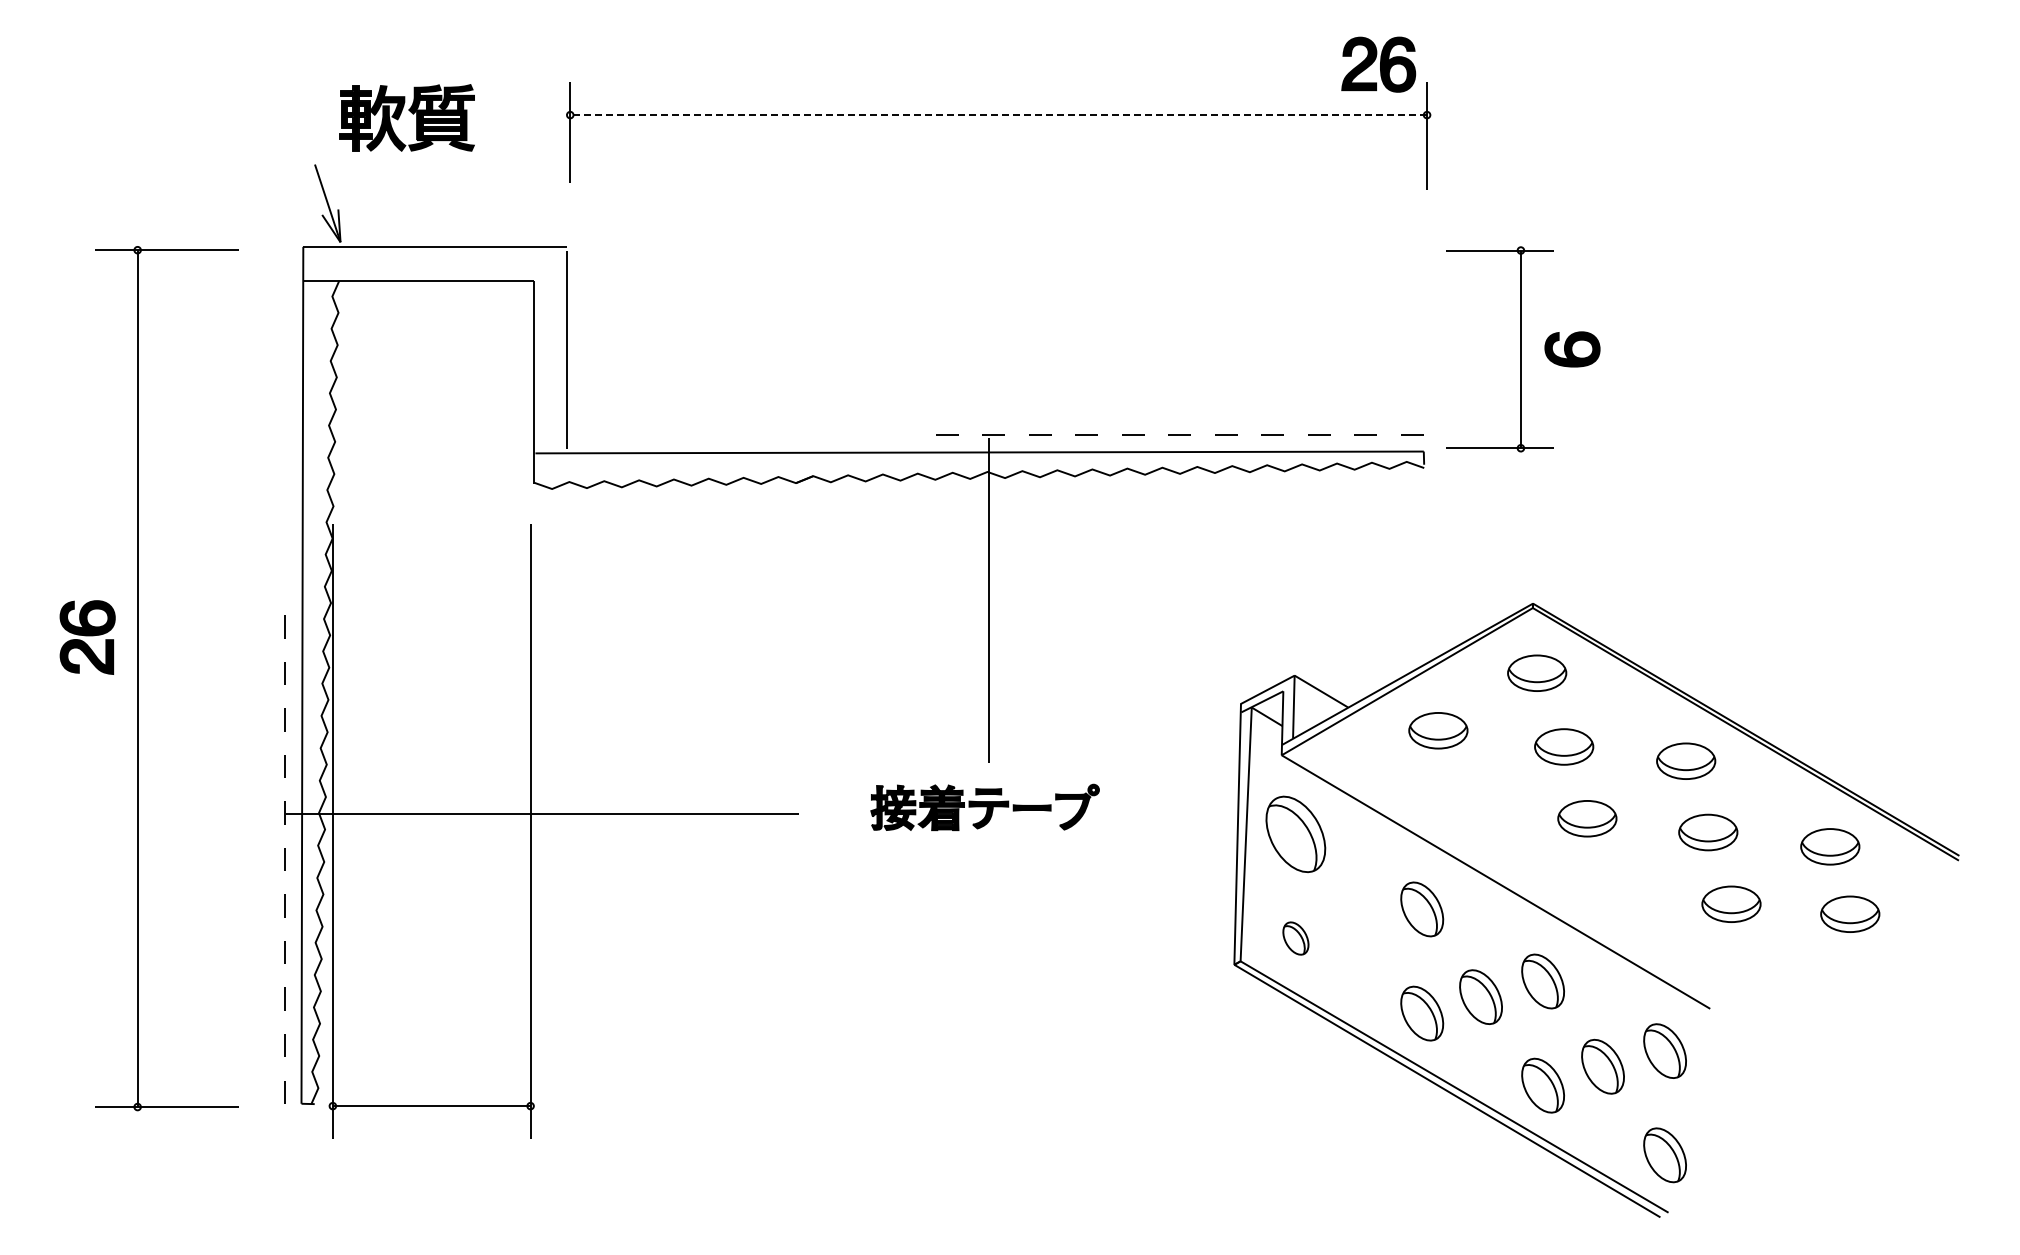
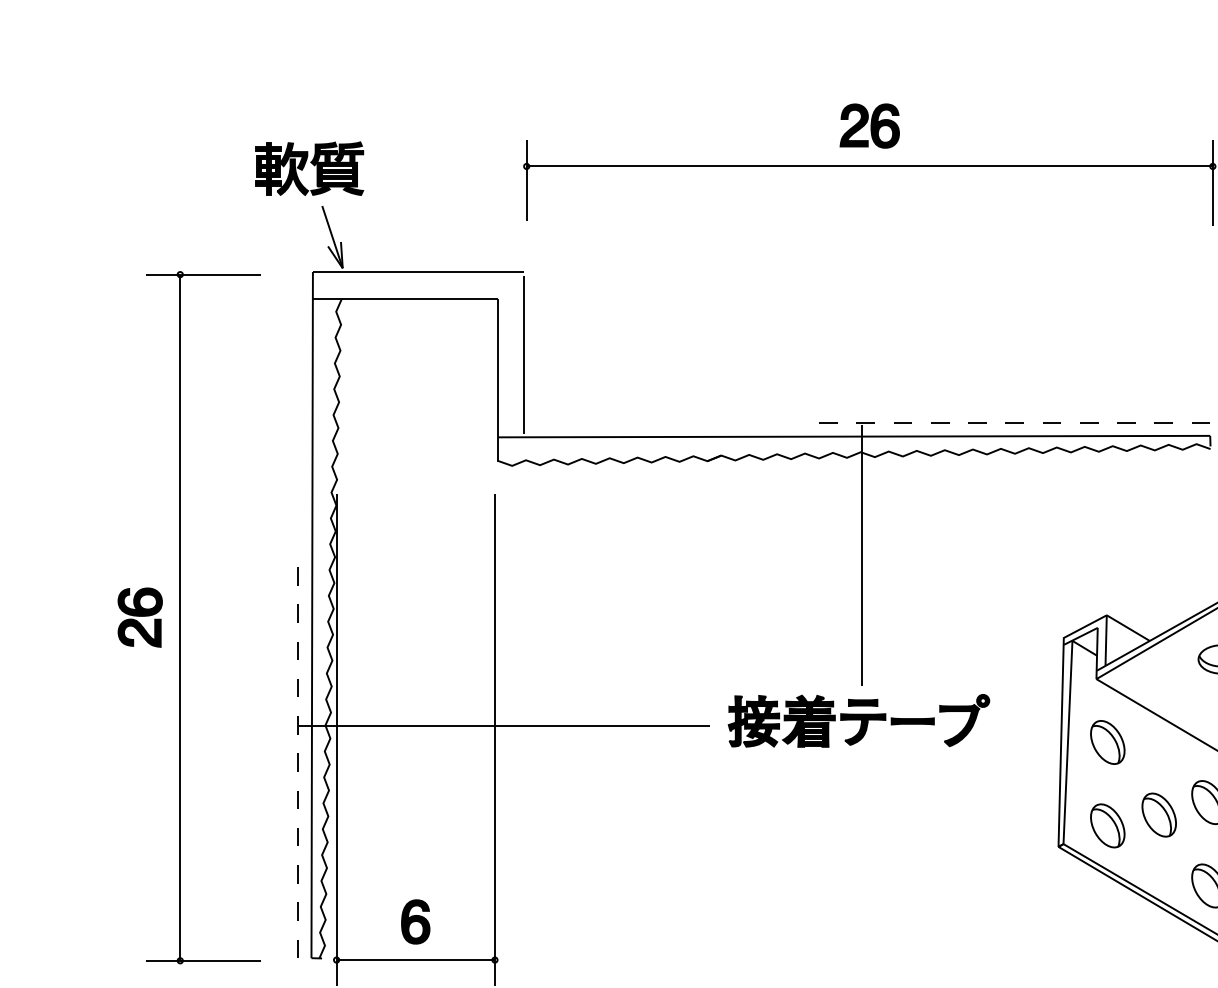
part: (1378, 64) -> (869, 125), moved
line: (998, 115) -> (869, 166), dashed -> solid
part: (400, 116) -> (304, 167), moved
part: (87, 637) -> (140, 617), moved
part: (984, 807) -> (858, 720), size x1.43
part: (1295, 834) -> (1107, 742), size x0.71
part: (1359, 924) -> (1158, 814), added
part: (1295, 938) -> (1107, 825), size x1.67
part: (431, 1058) -> (415, 921), added

